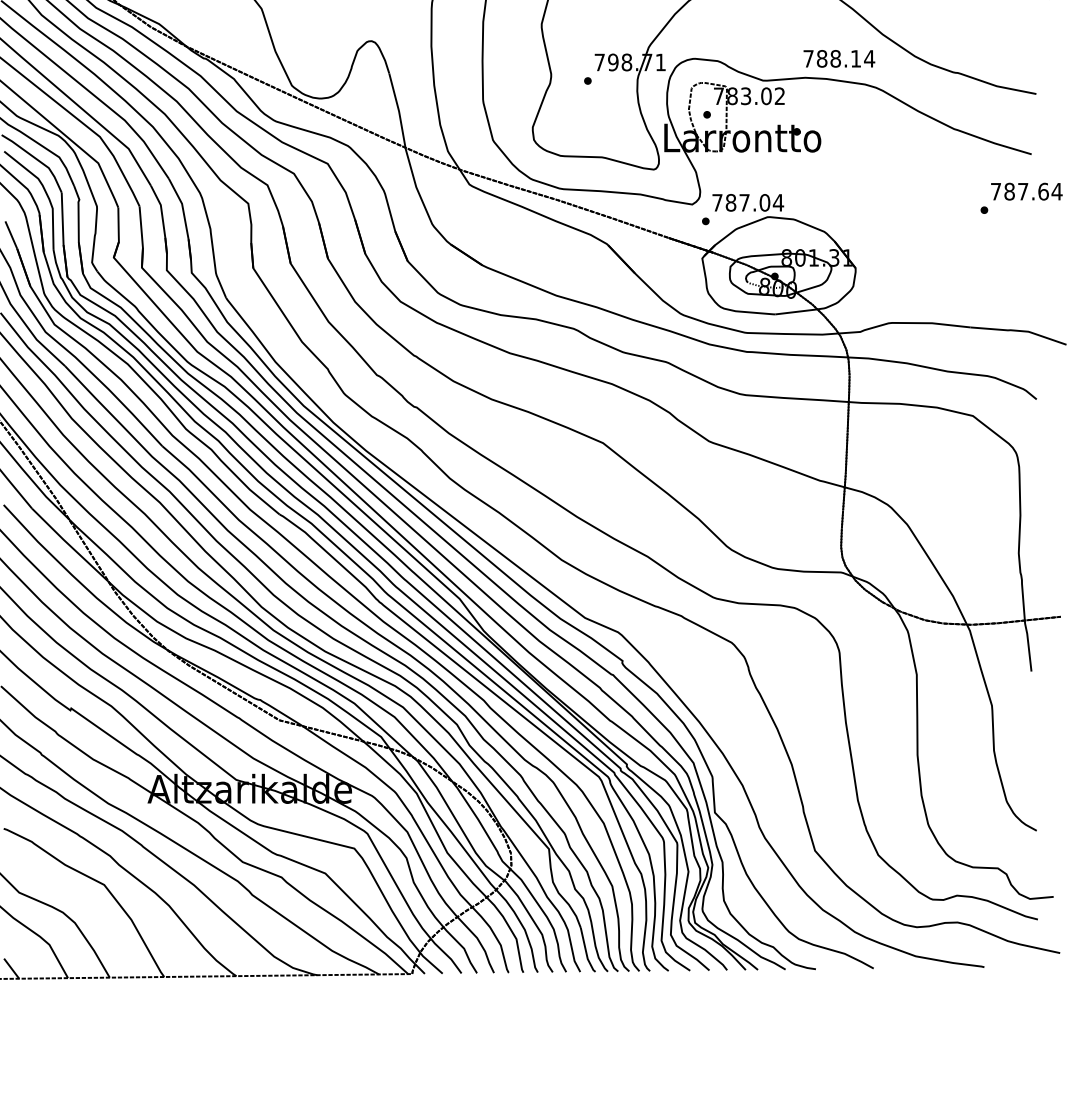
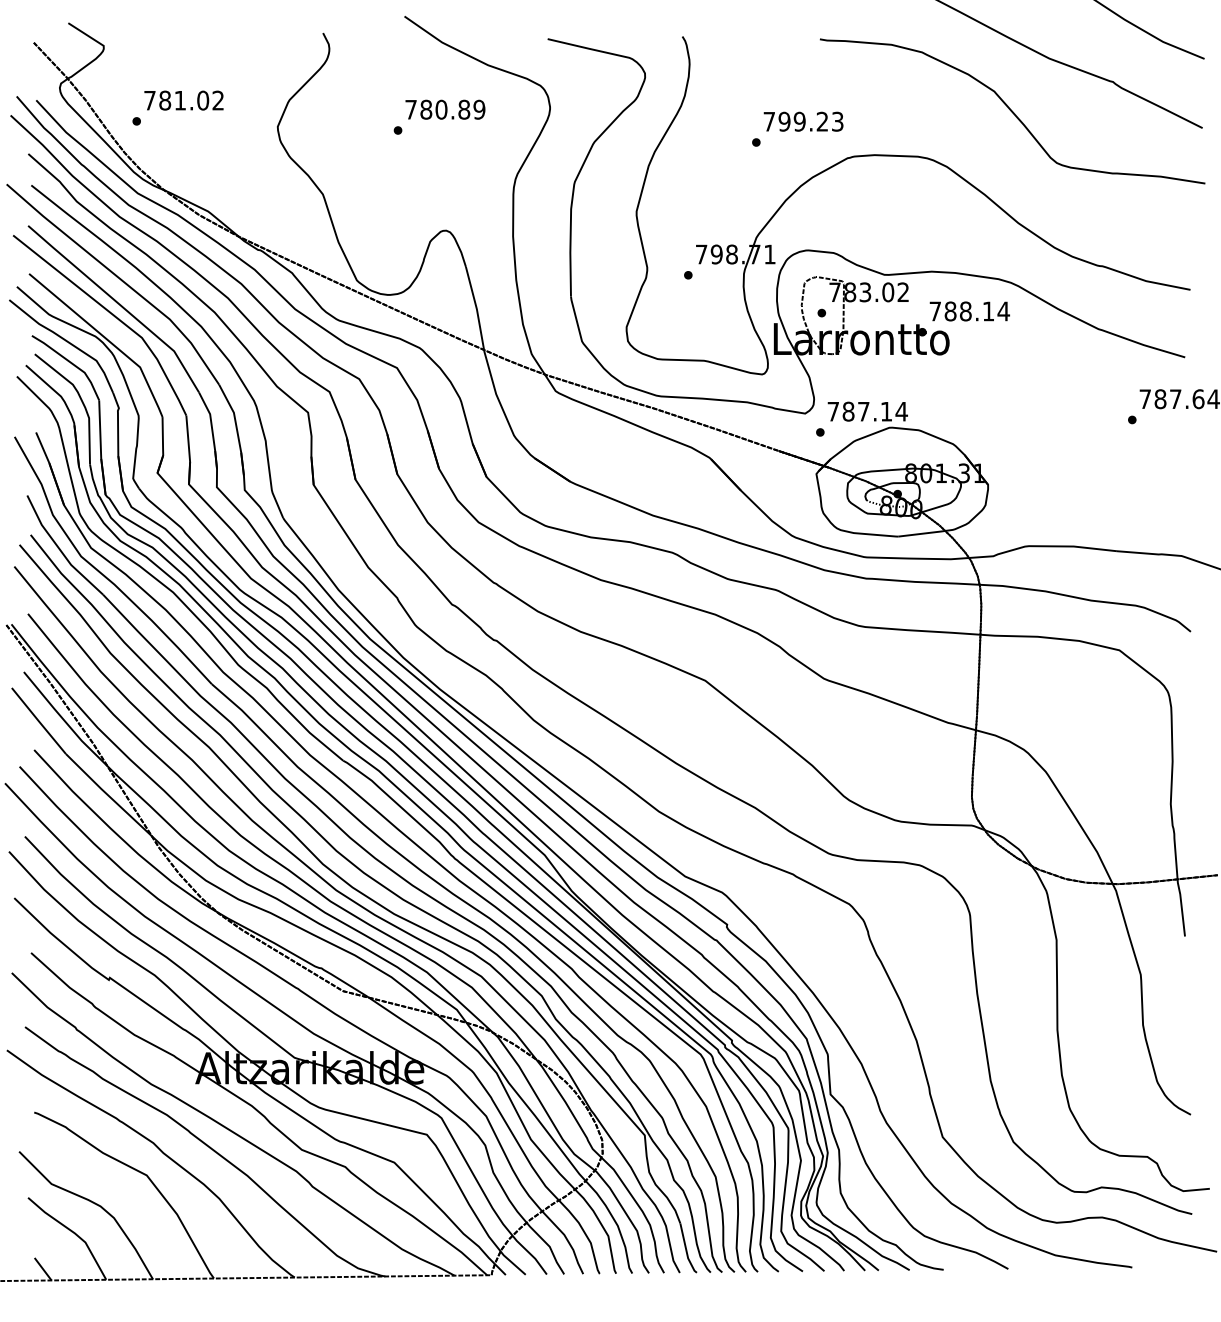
text: (839, 58) -> (969, 311), moved
text: (764, 202) -> (886, 411), 787.04 -> 787.14

